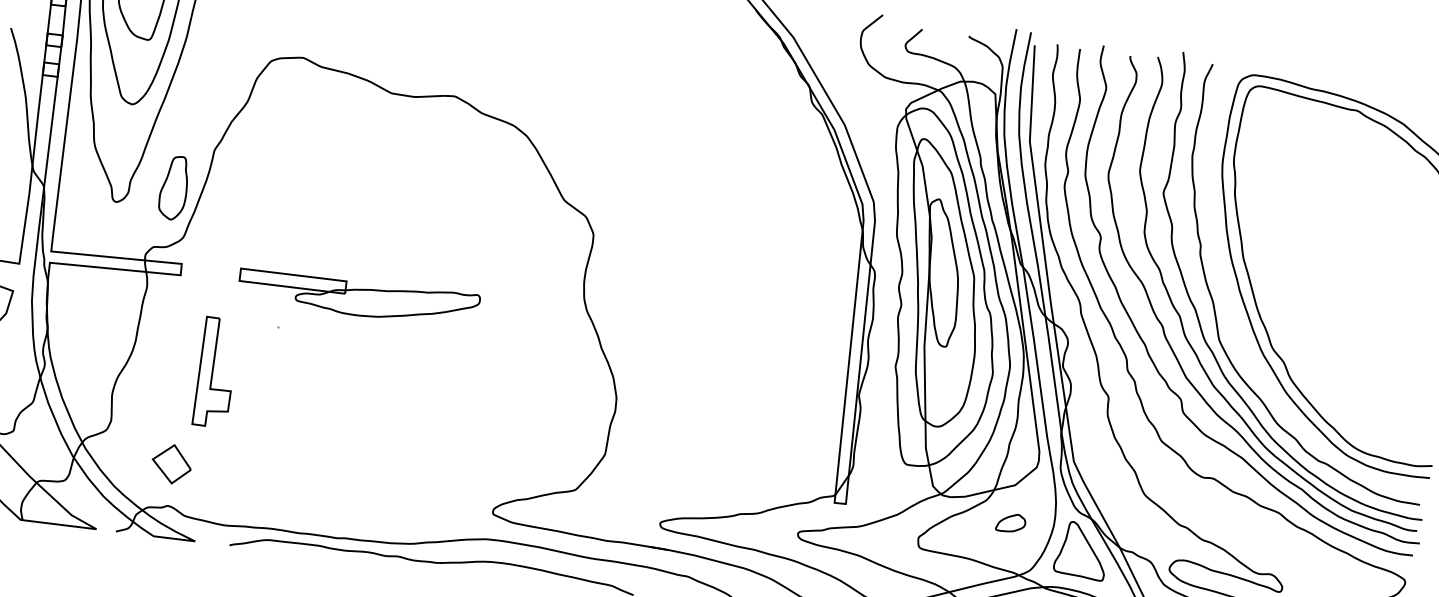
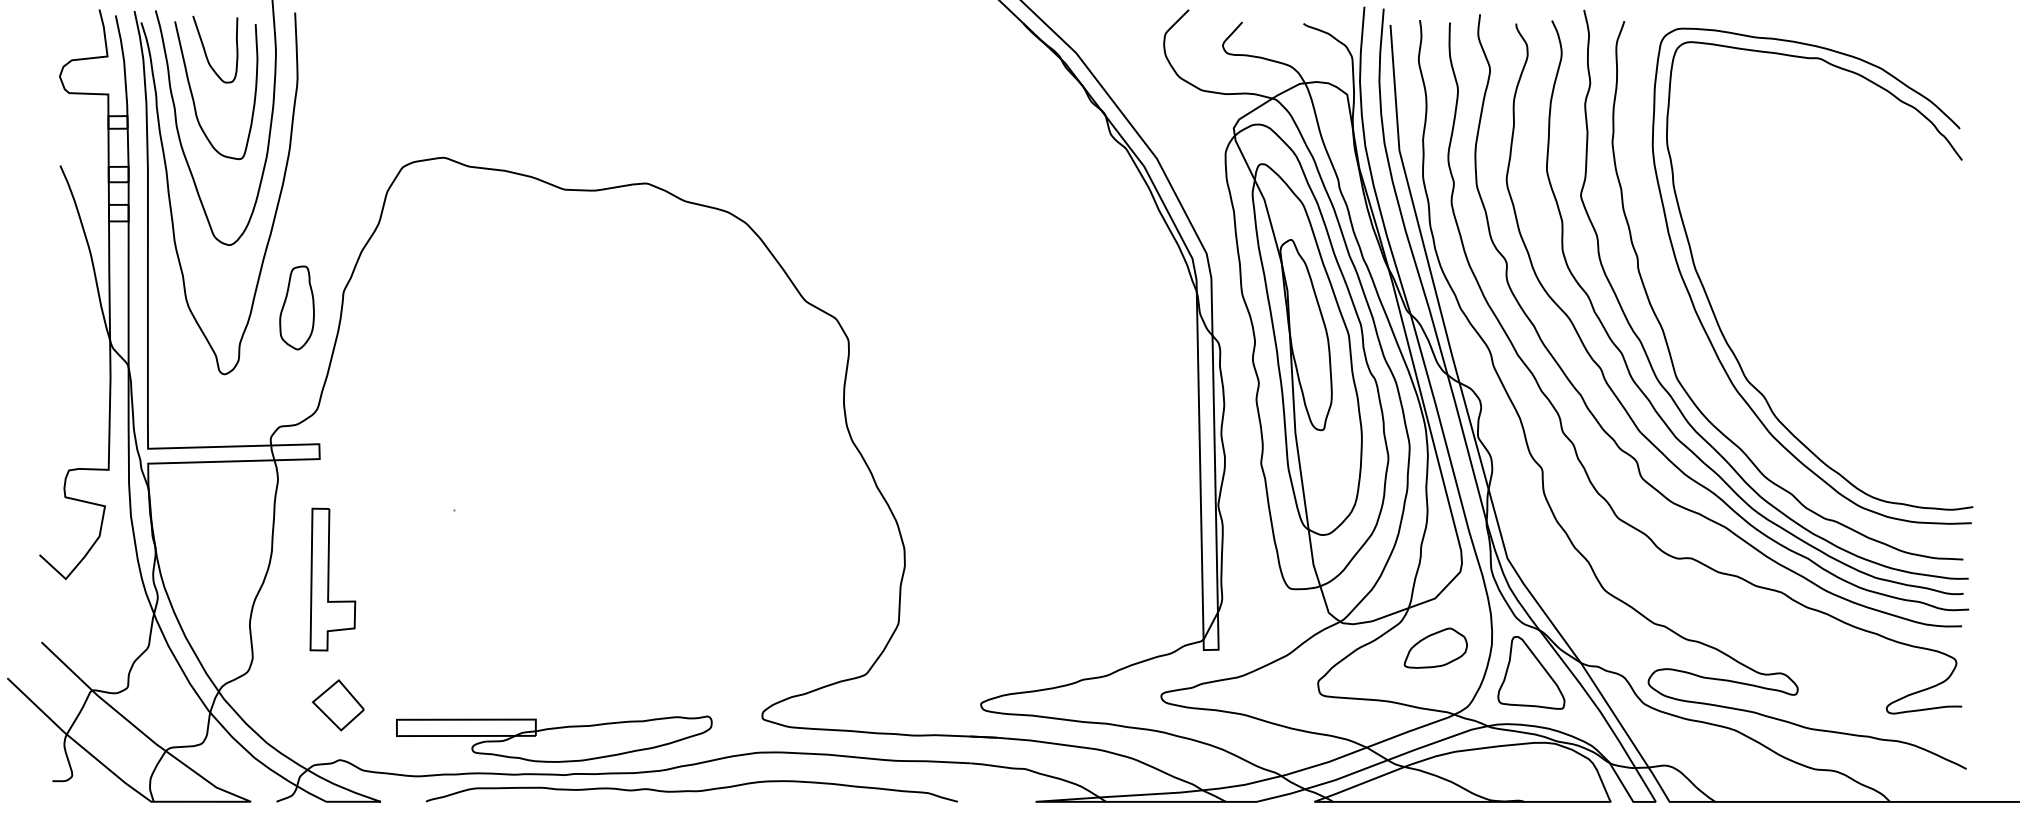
part: (173, 187) -> (296, 307), moved
part: (359, 297) -> (554, 738), moved
part: (215, 372) -> (332, 579), moved
part: (1010, 522) -> (1435, 647), size x1.67

